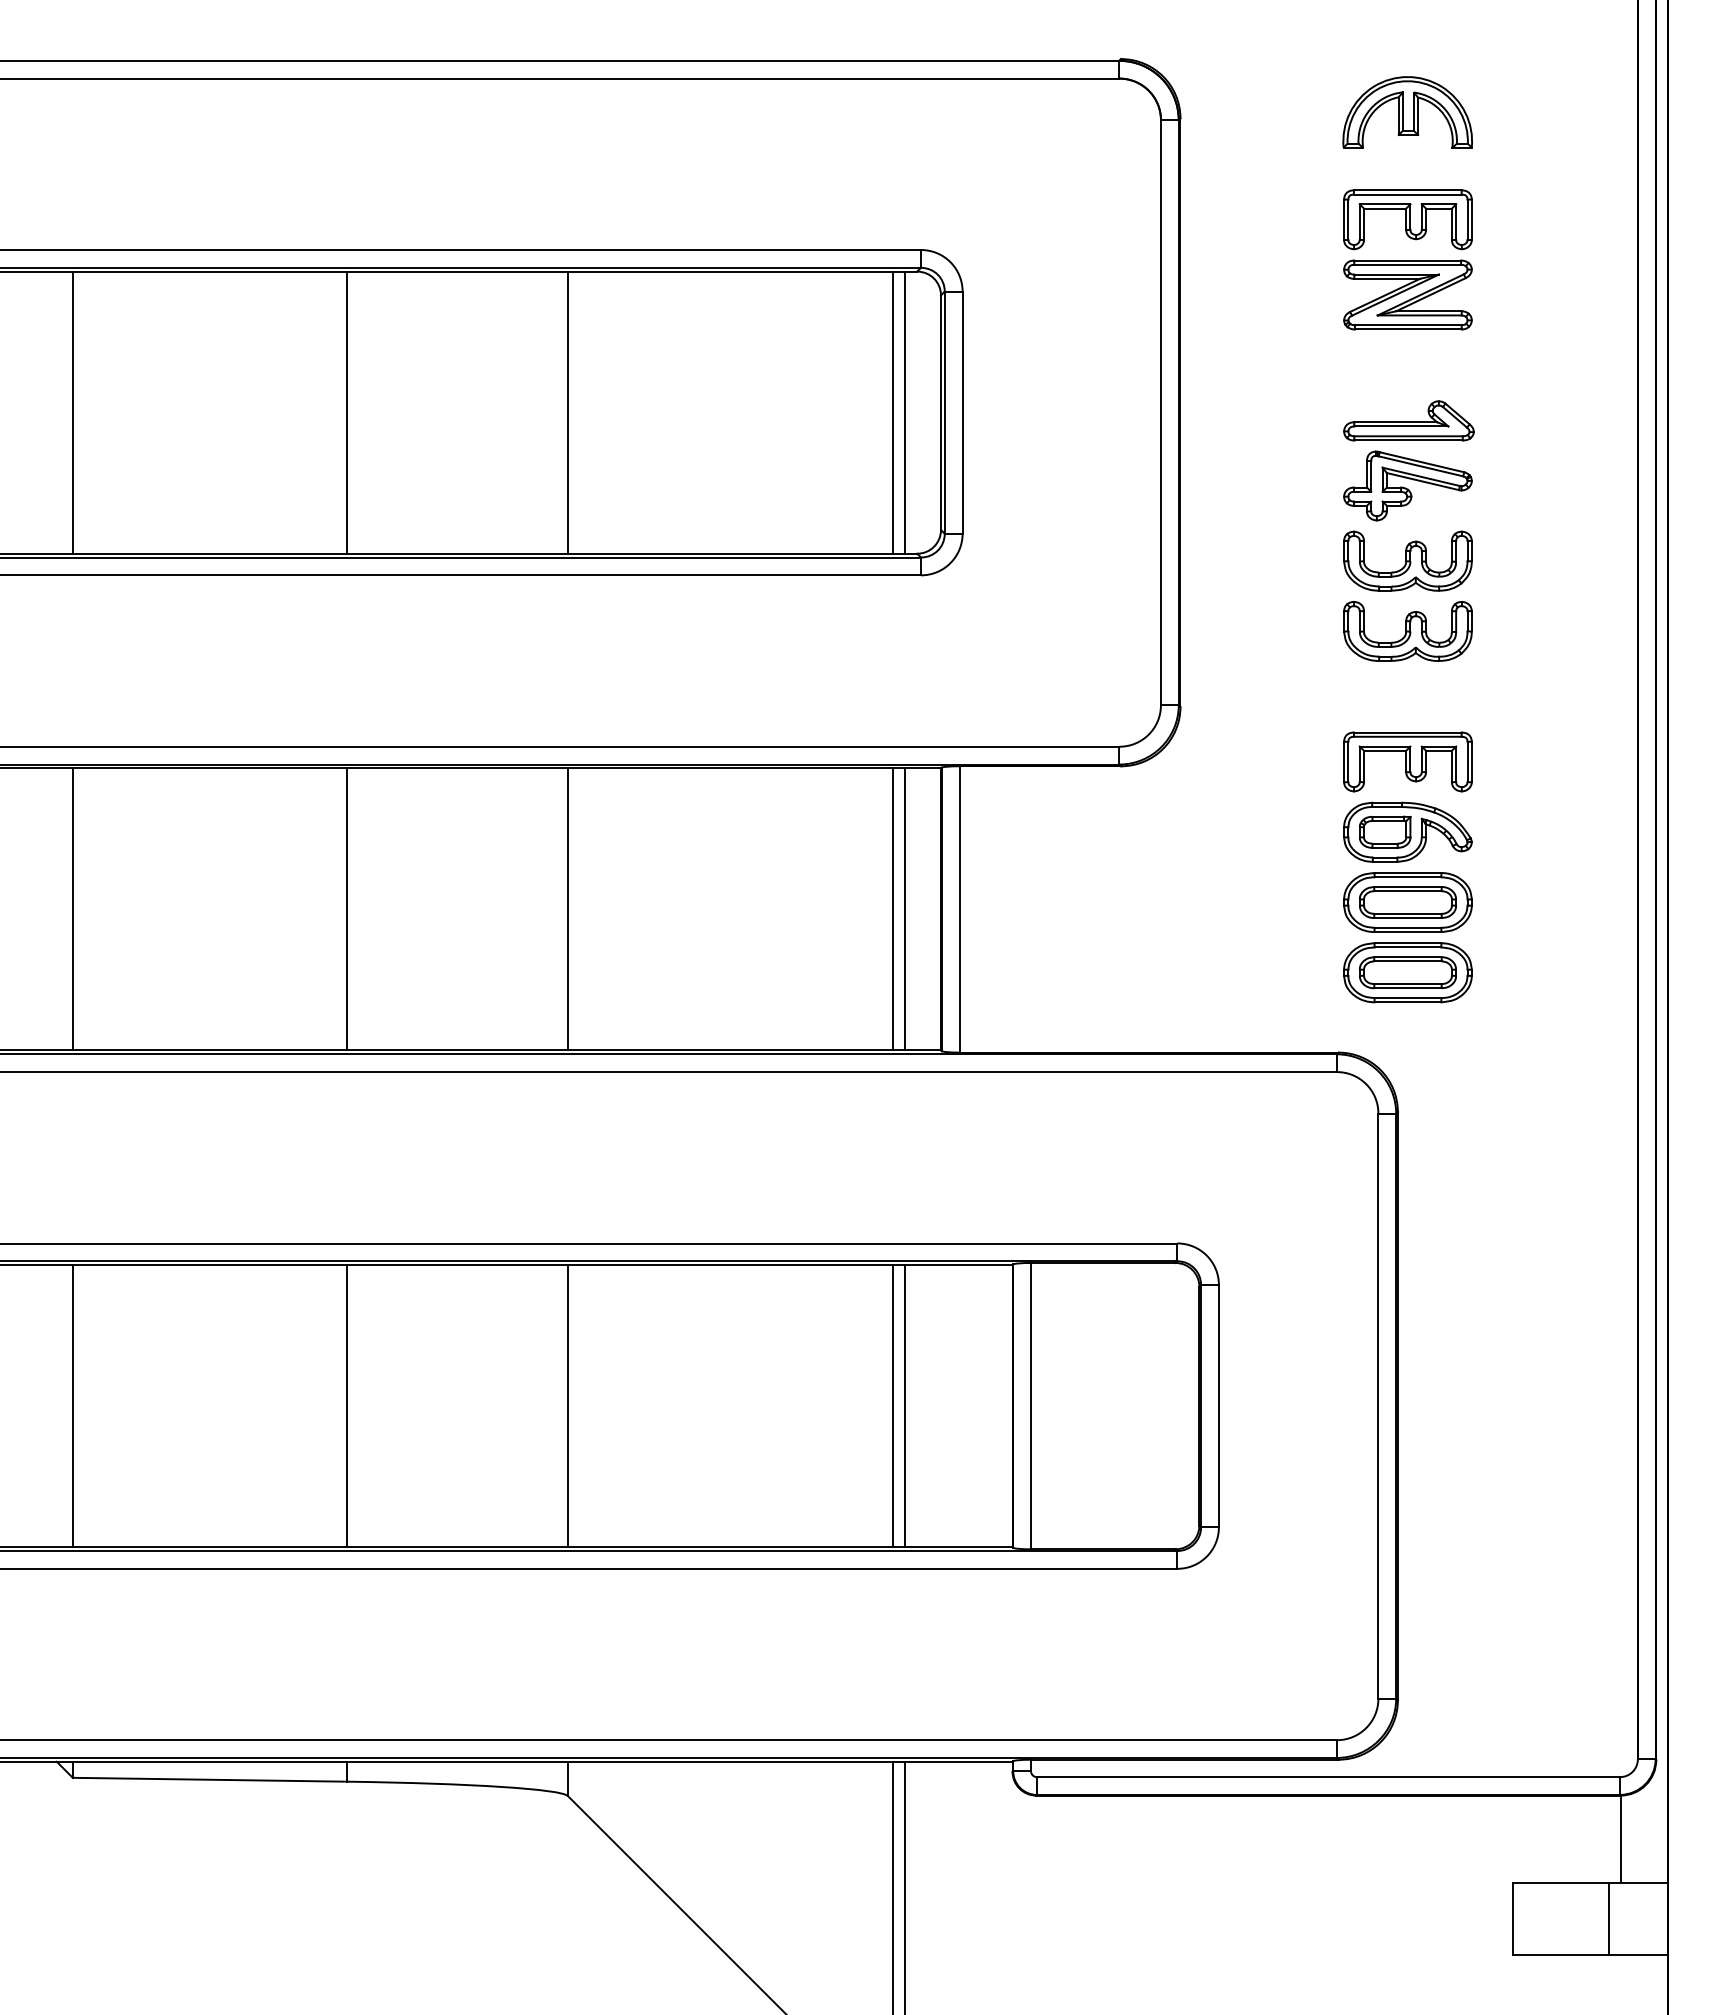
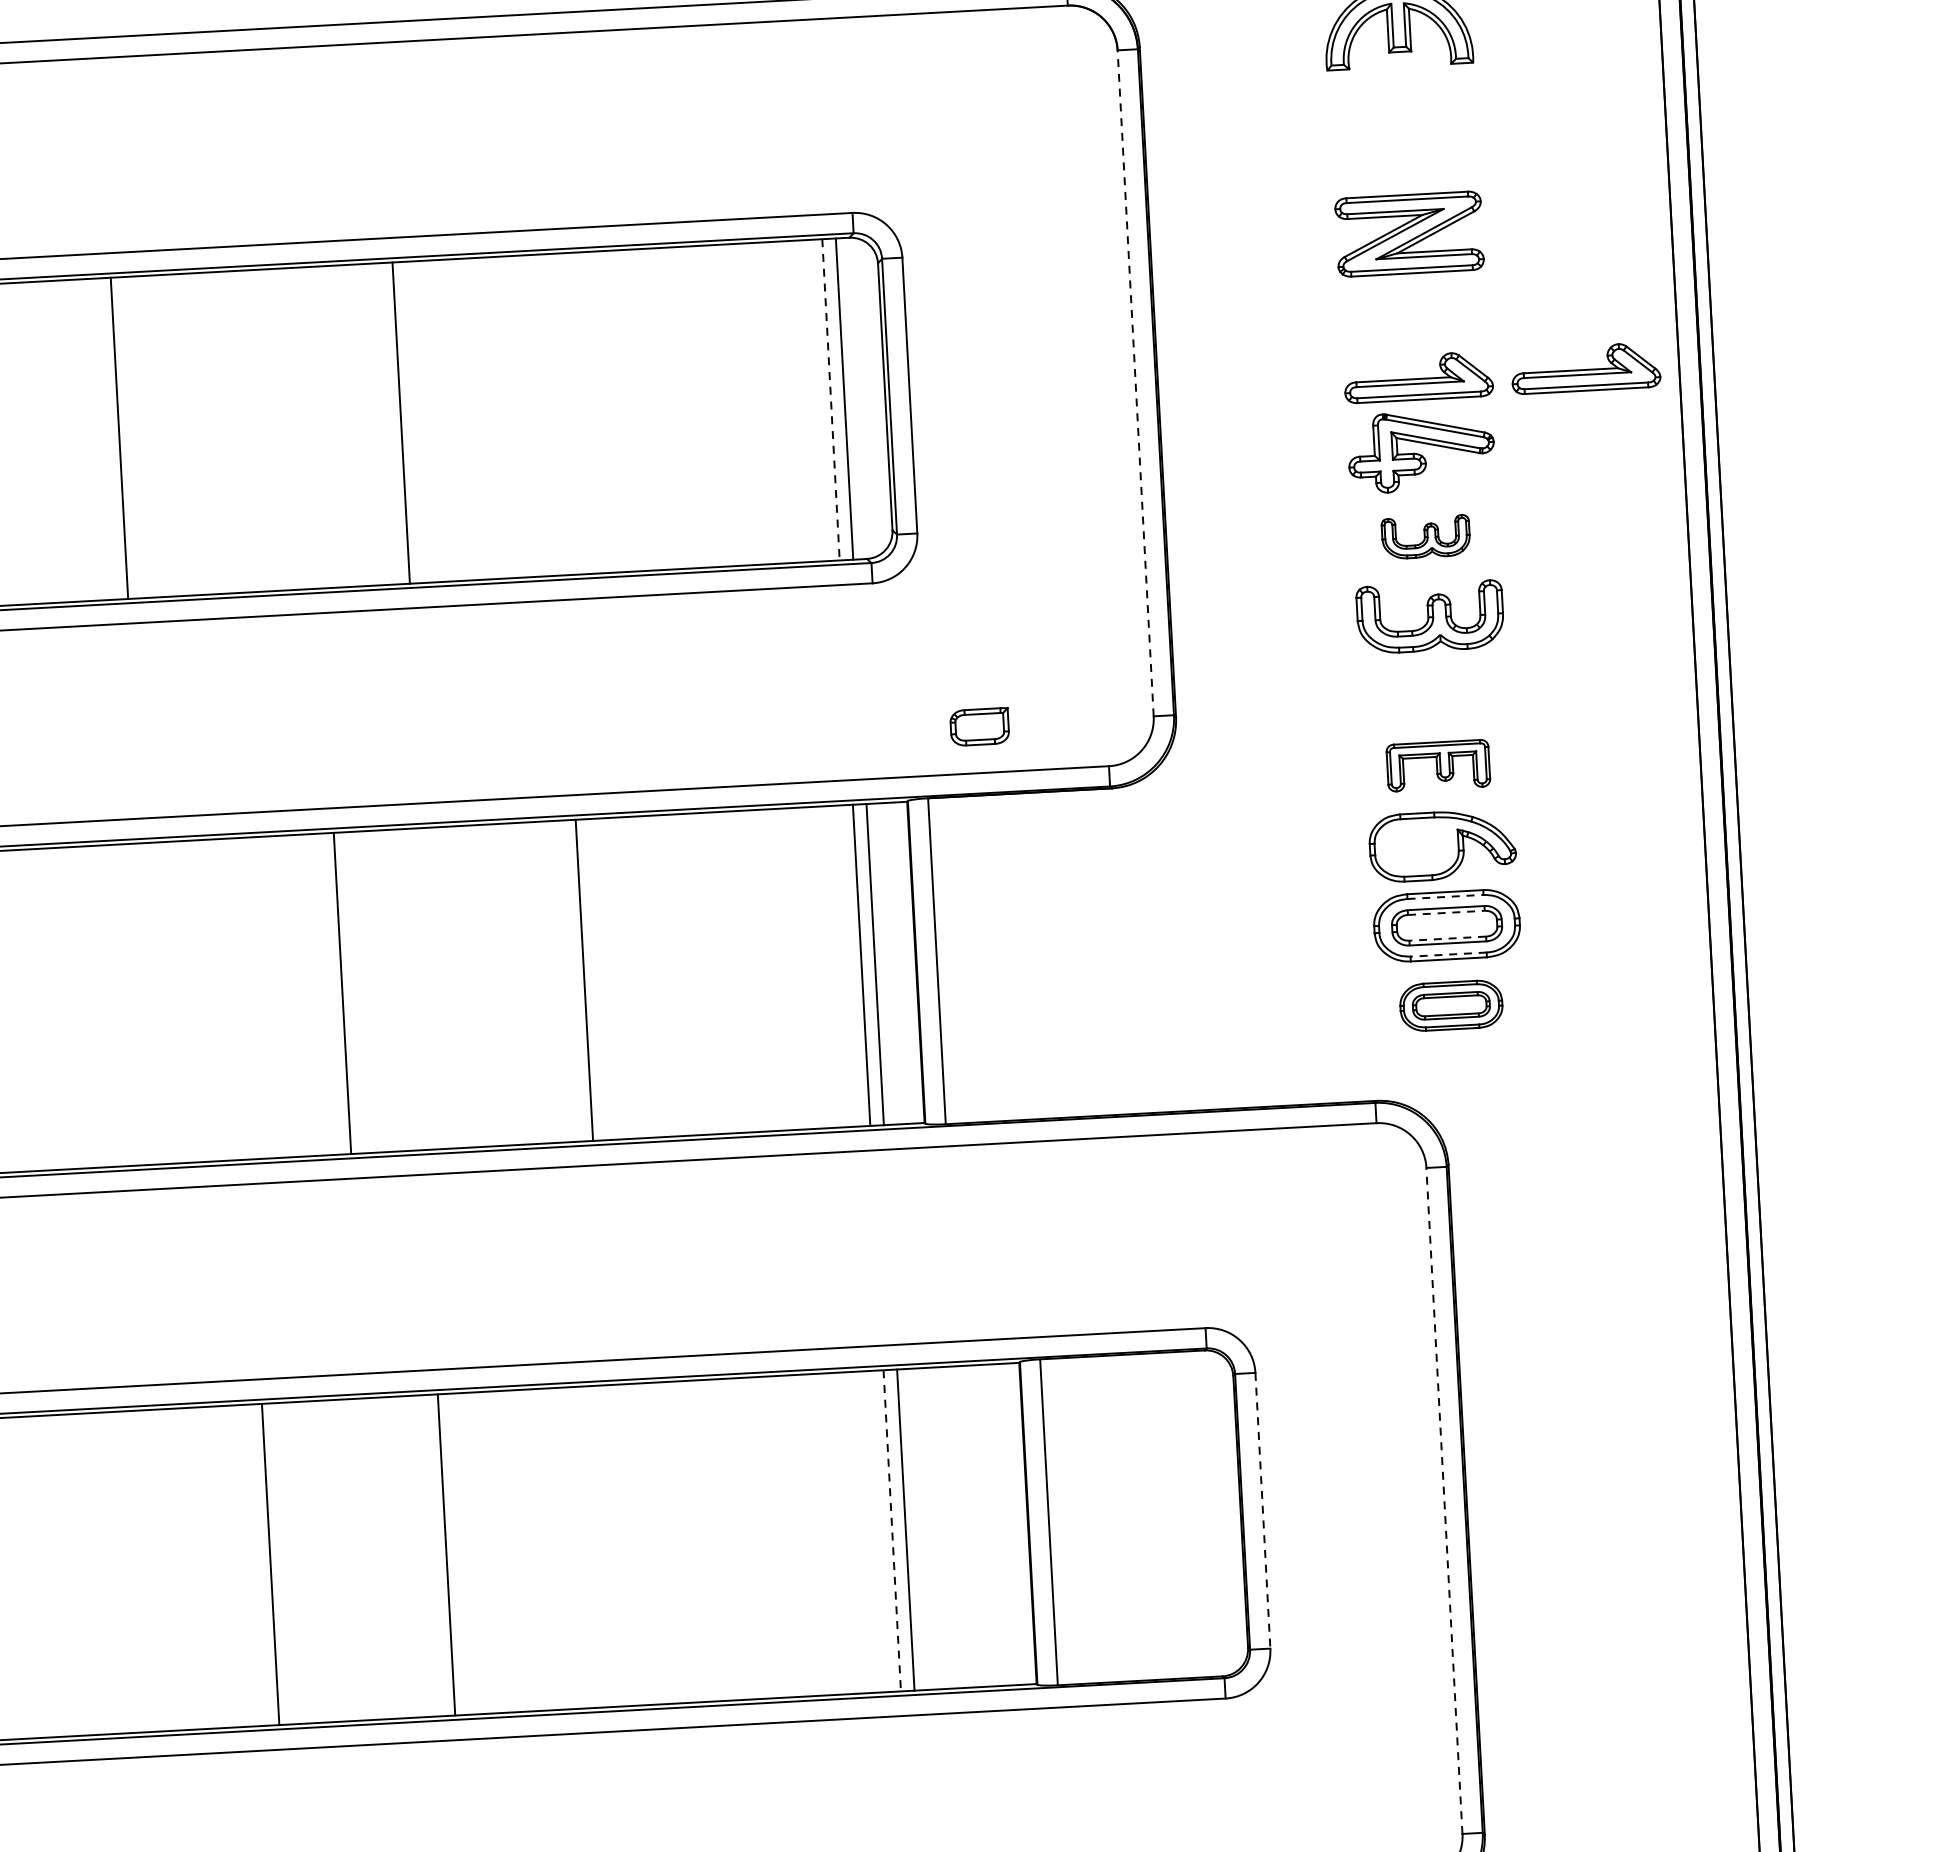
part: (1407, 219) -> (1404, 148), removed
line: (347, 412) -> (119, 438), moved
line: (567, 412) -> (400, 422), moved
line: (1160, 412) -> (1135, 383), solid -> dashed
line: (893, 413) -> (831, 400), solid -> dashed
part: (1555, 420) -> (1585, 367), added
part: (1407, 560) -> (1425, 536), size x0.6
part: (1407, 761) -> (1437, 765), size x0.7
part: (1385, 831) -> (980, 726), moved
line: (1408, 877) -> (1446, 897), solid -> dashed
line: (1407, 891) -> (1445, 913), solid -> dashed
line: (347, 909) -> (342, 993), moved
line: (567, 909) -> (584, 980), moved
line: (1407, 913) -> (1447, 938), solid -> dashed
line: (1407, 927) -> (1448, 954), solid -> dashed
part: (1407, 972) -> (1450, 1005), size x0.7
line: (1378, 1405) -> (1444, 1500), solid -> dashed
line: (567, 1406) -> (446, 1555), moved
line: (893, 1406) -> (892, 1531), solid -> dashed
line: (1218, 1406) -> (1262, 1511), solid -> dashed

